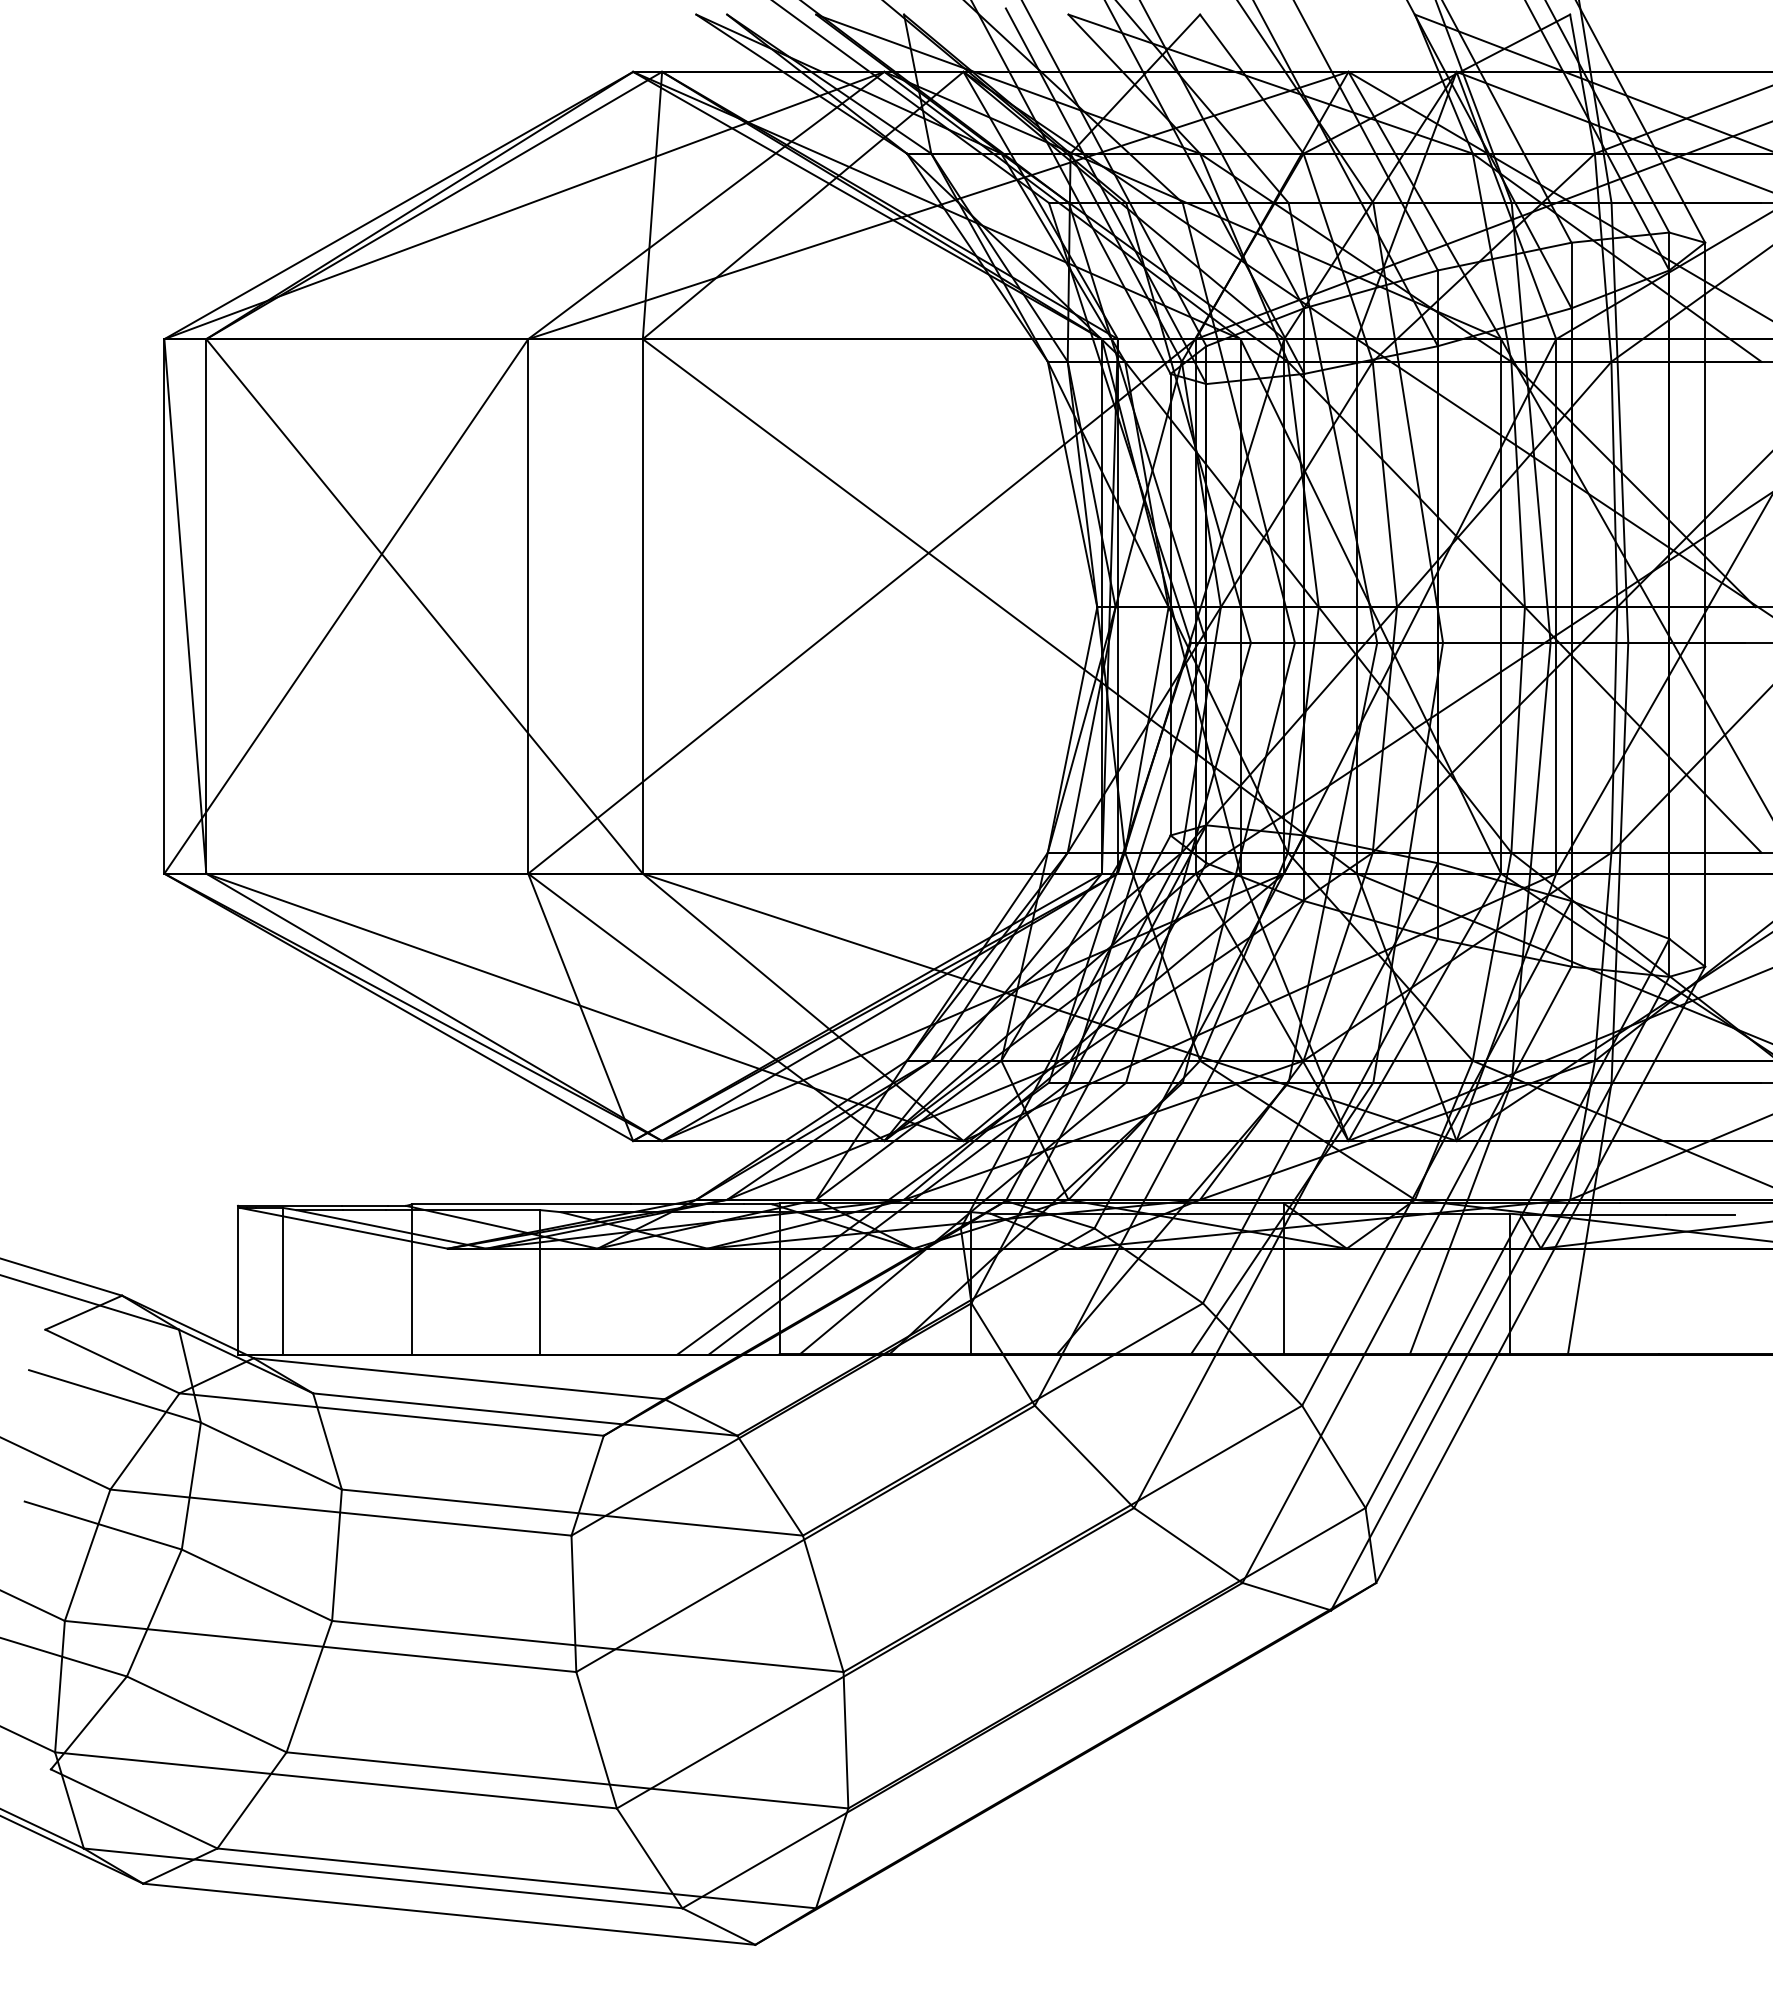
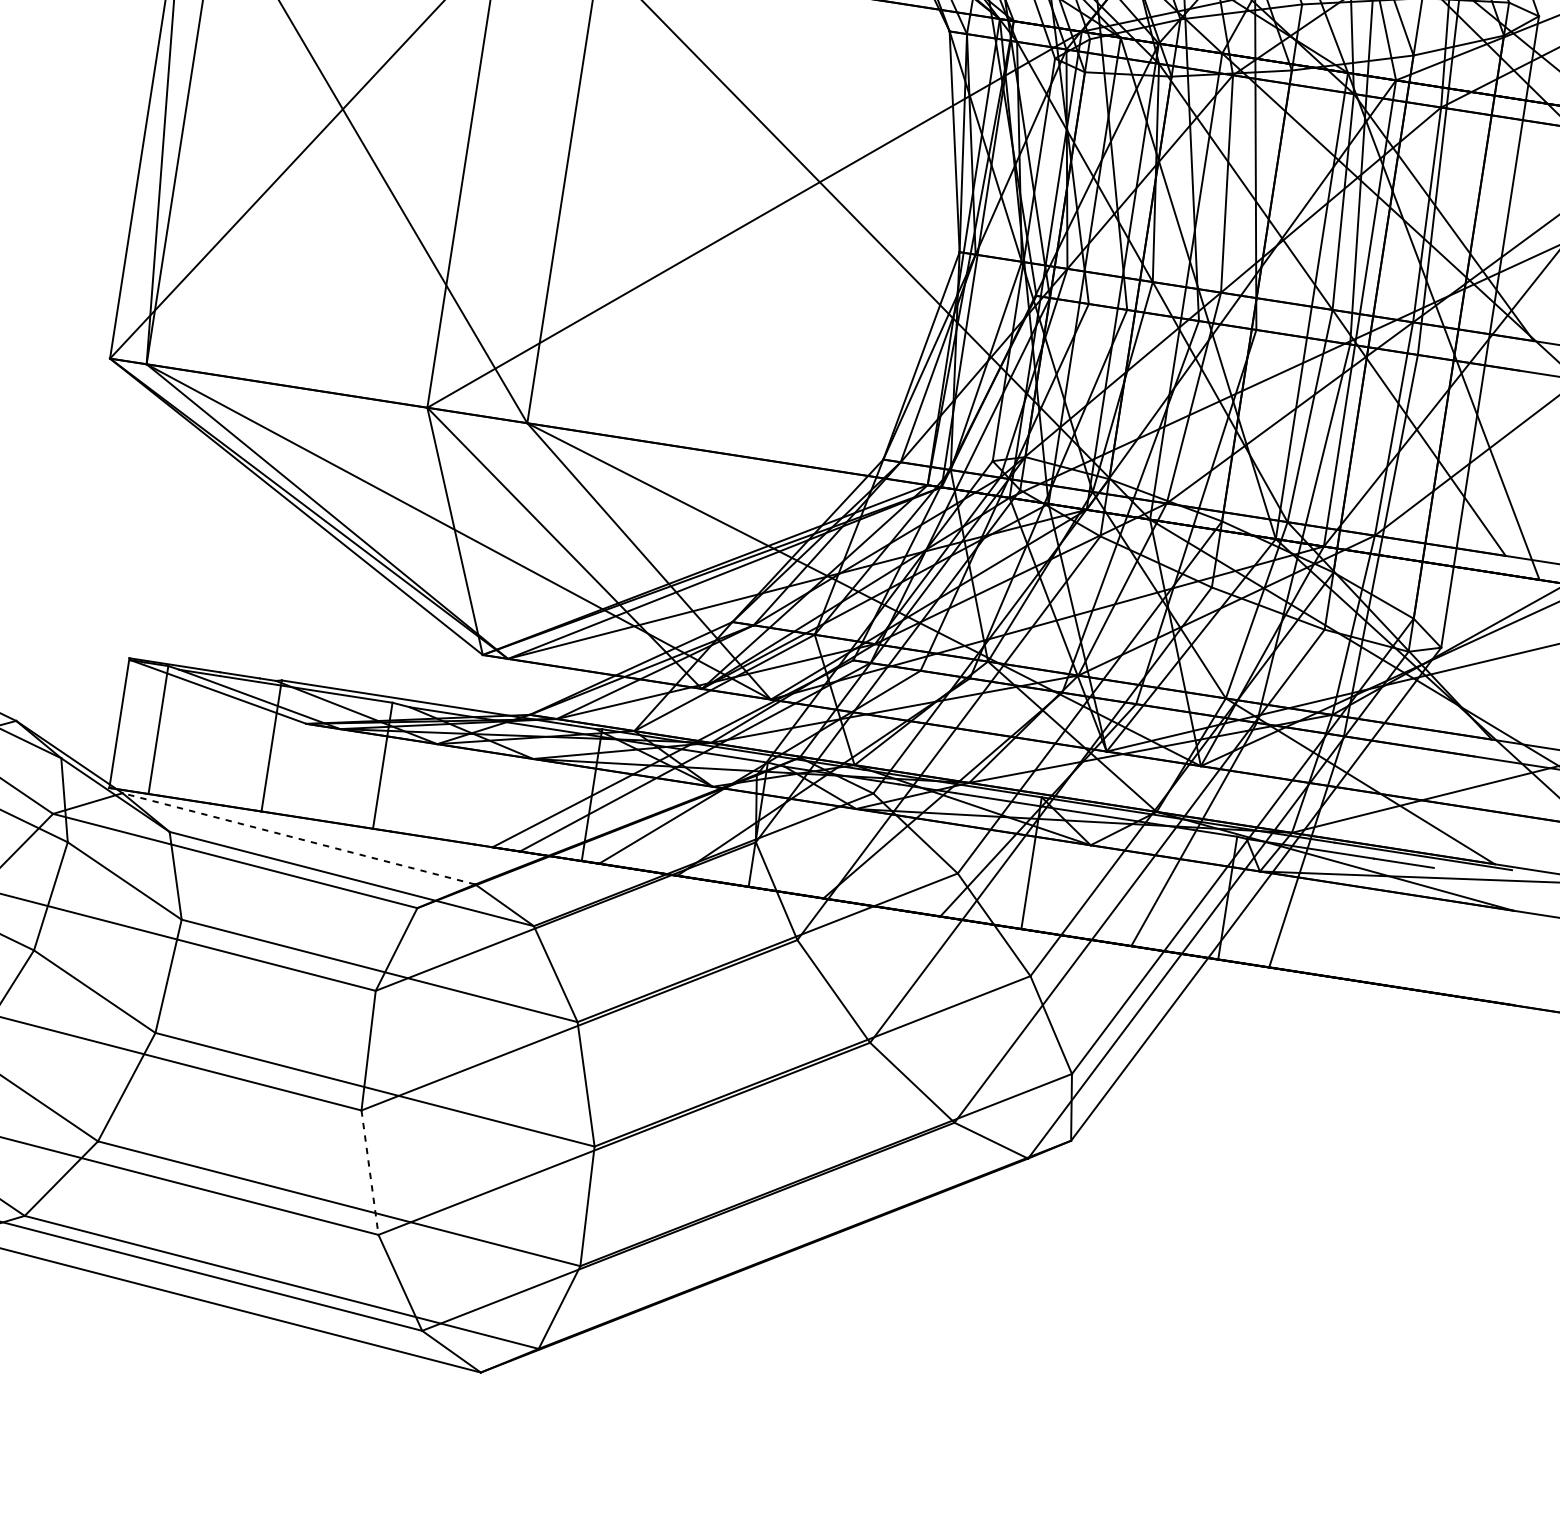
line: (458, 1378) -> (298, 838), solid -> dashed
line: (596, 1740) -> (369, 1172), solid -> dashed

